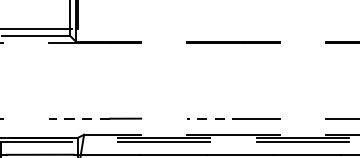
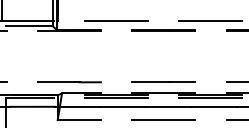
line: (164, 29) -> (116, 21), added
line: (302, 29) -> (210, 21), added
line: (78, 118) -> (58, 82), dashed -> solid
line: (215, 118) -> (151, 82), dashed -> solid

